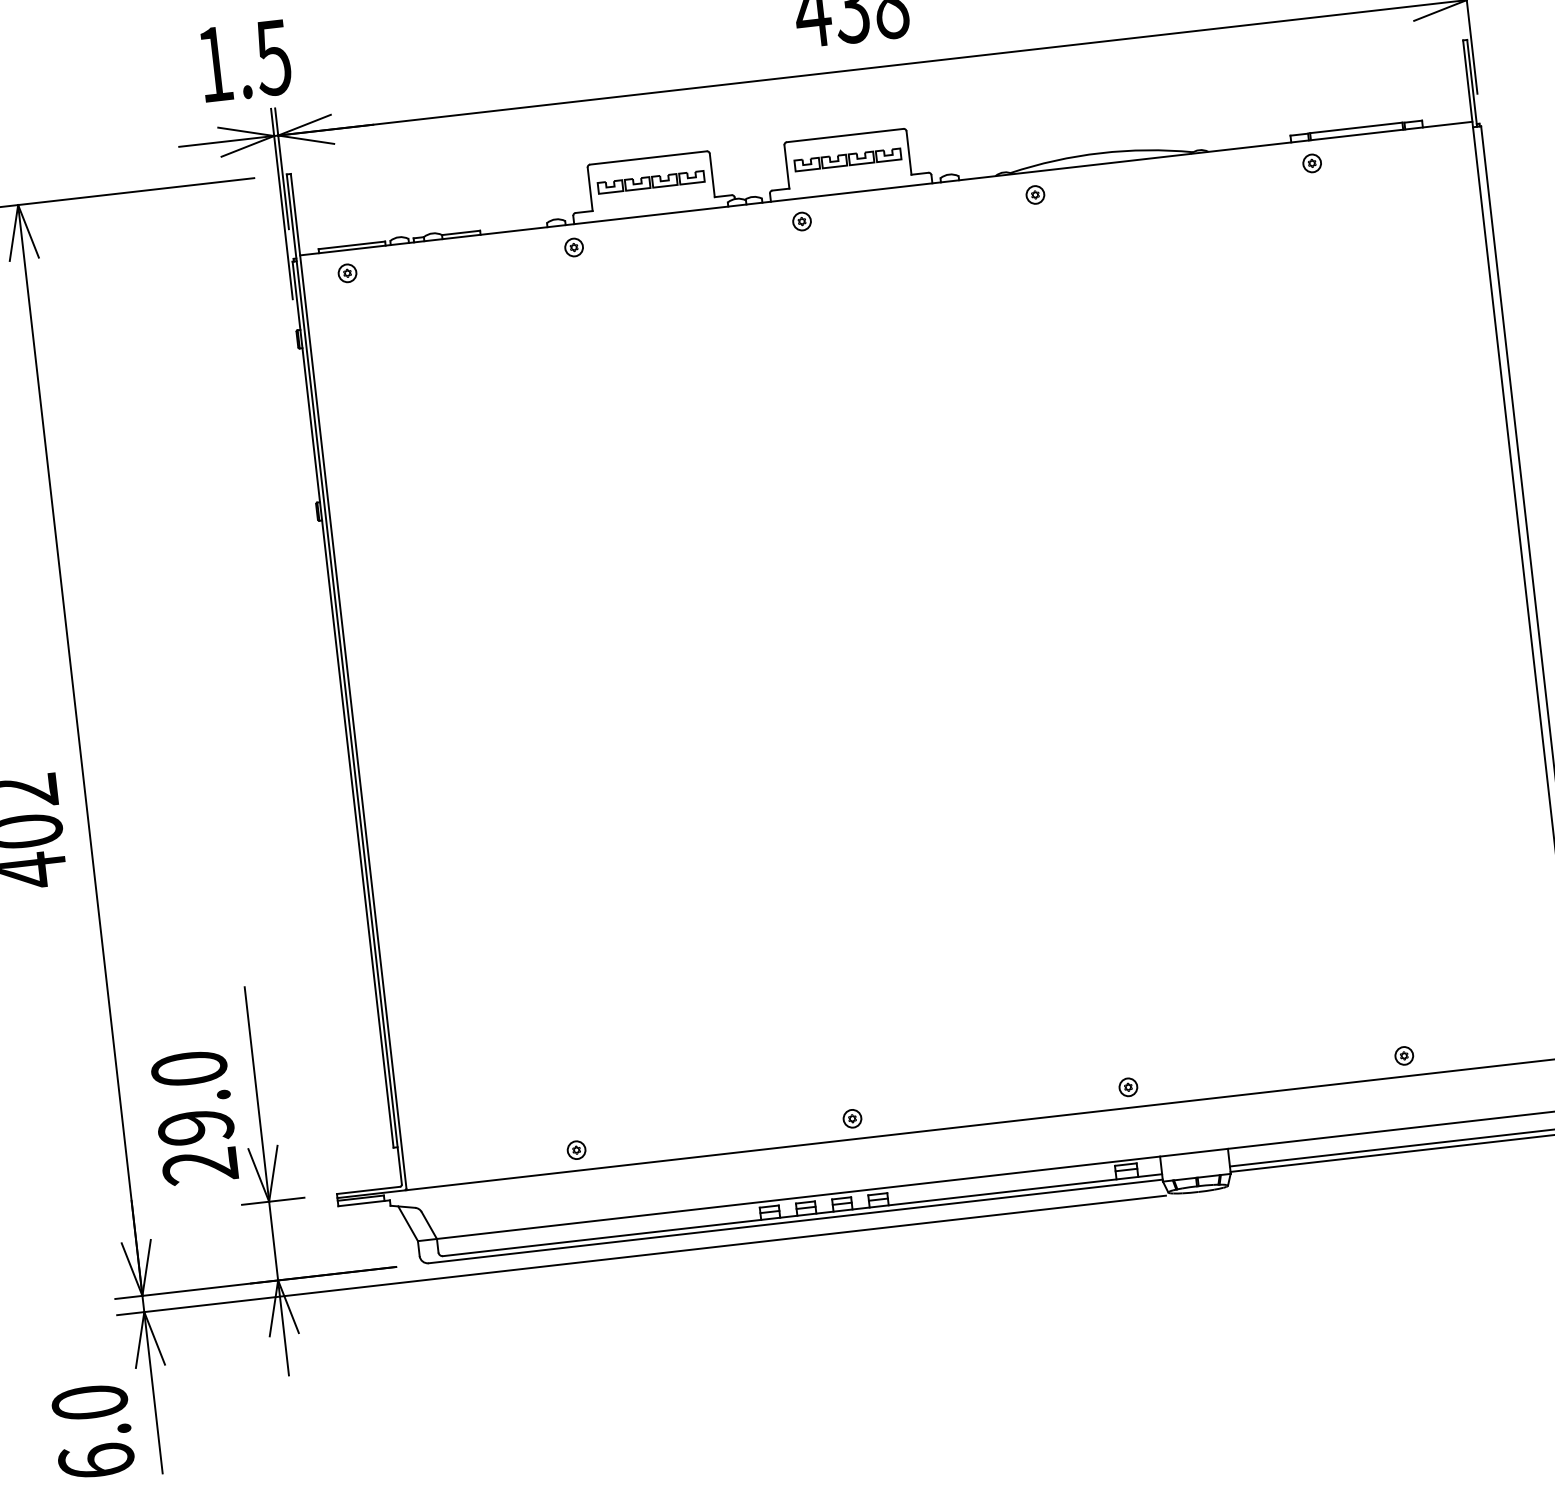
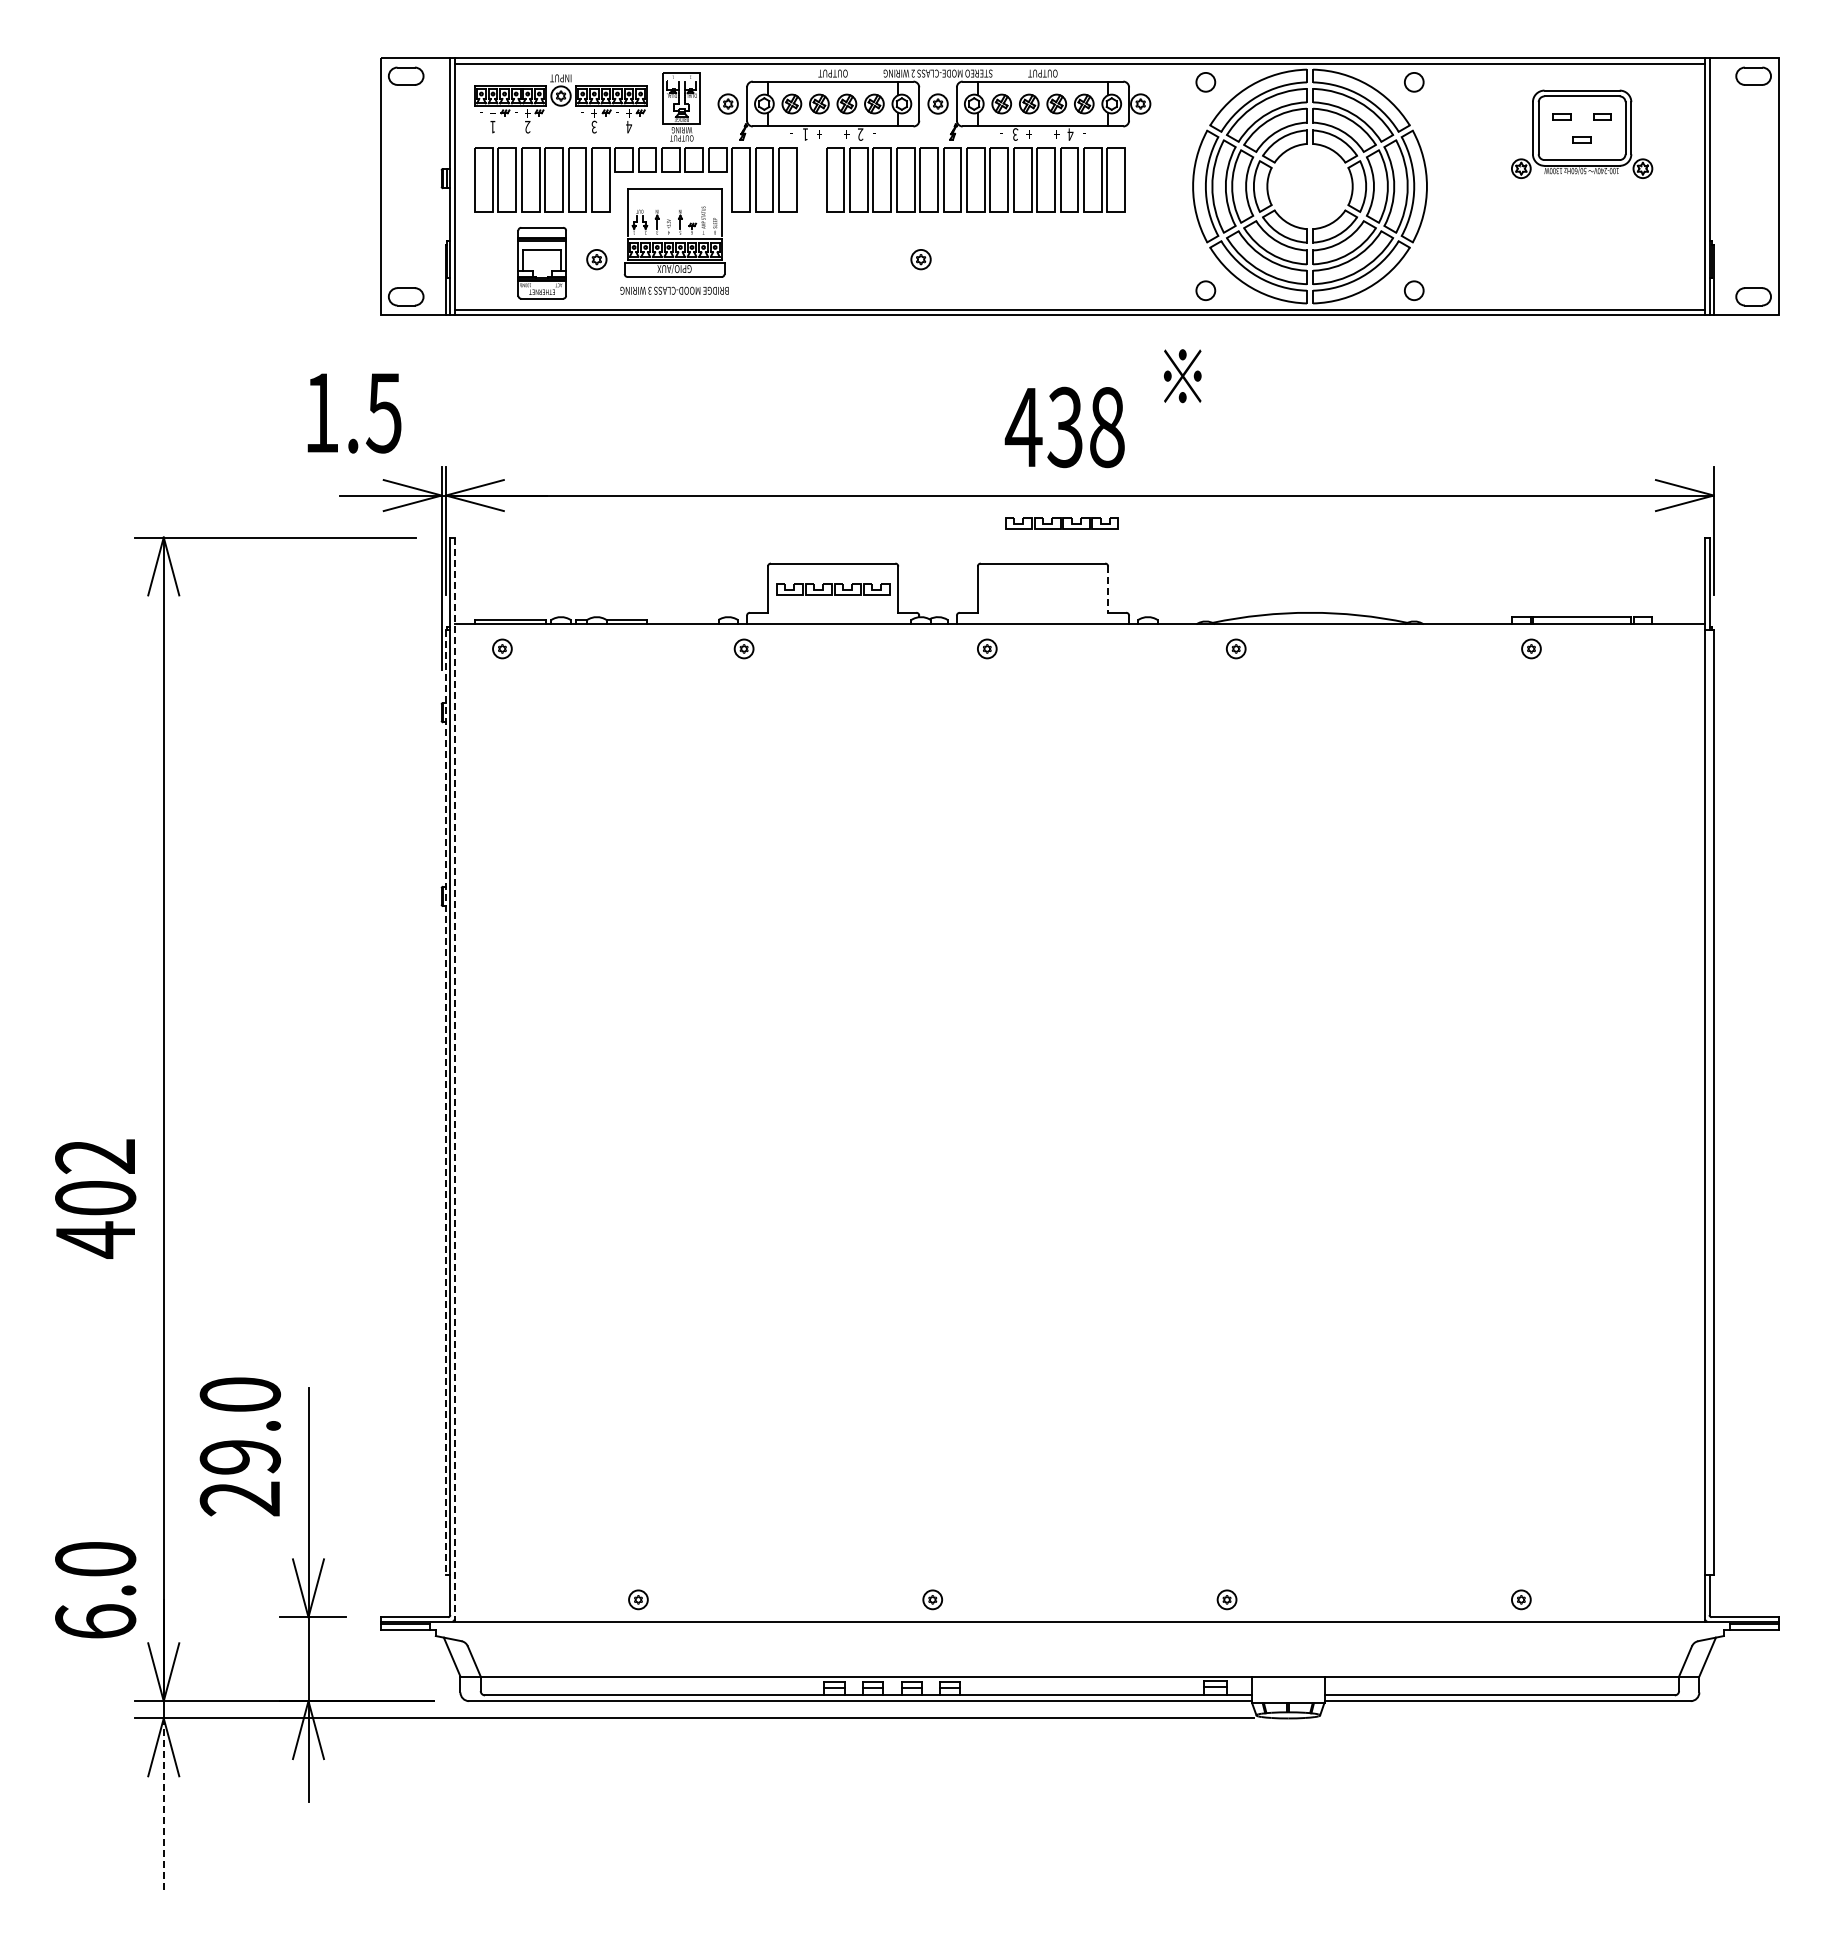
text: (245, 61) -> (354, 413), moved
line: (909, 153) -> (1108, 590), solid -> dashed
part: (847, 159) -> (1061, 523), moved
line: (348, 683) -> (454, 1080), solid -> dashed
line: (342, 704) -> (445, 1102), solid -> dashed
text: (194, 1117) -> (239, 1446), moved
line: (153, 1392) -> (163, 1804), solid -> dashed
text: (93, 1431) -> (95, 1590), moved

